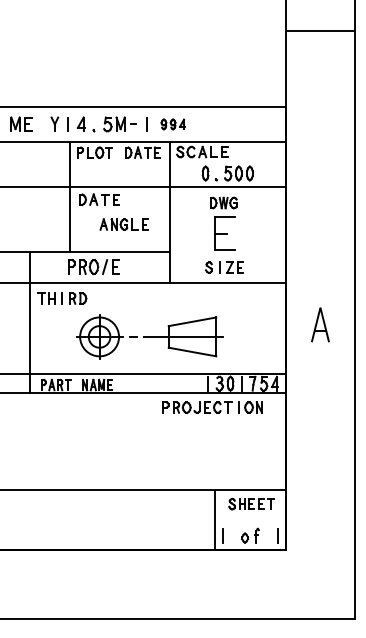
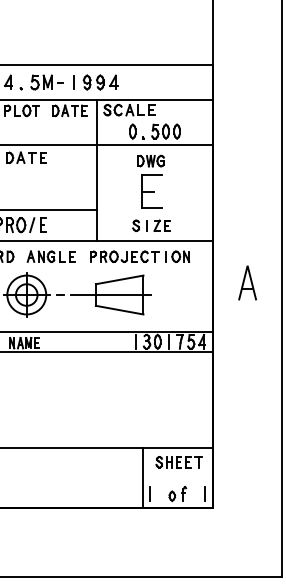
part: (172, 124) -> (99, 82), size x1.43
part: (123, 224) -> (50, 256), moved
part: (212, 407) -> (139, 256), moved

